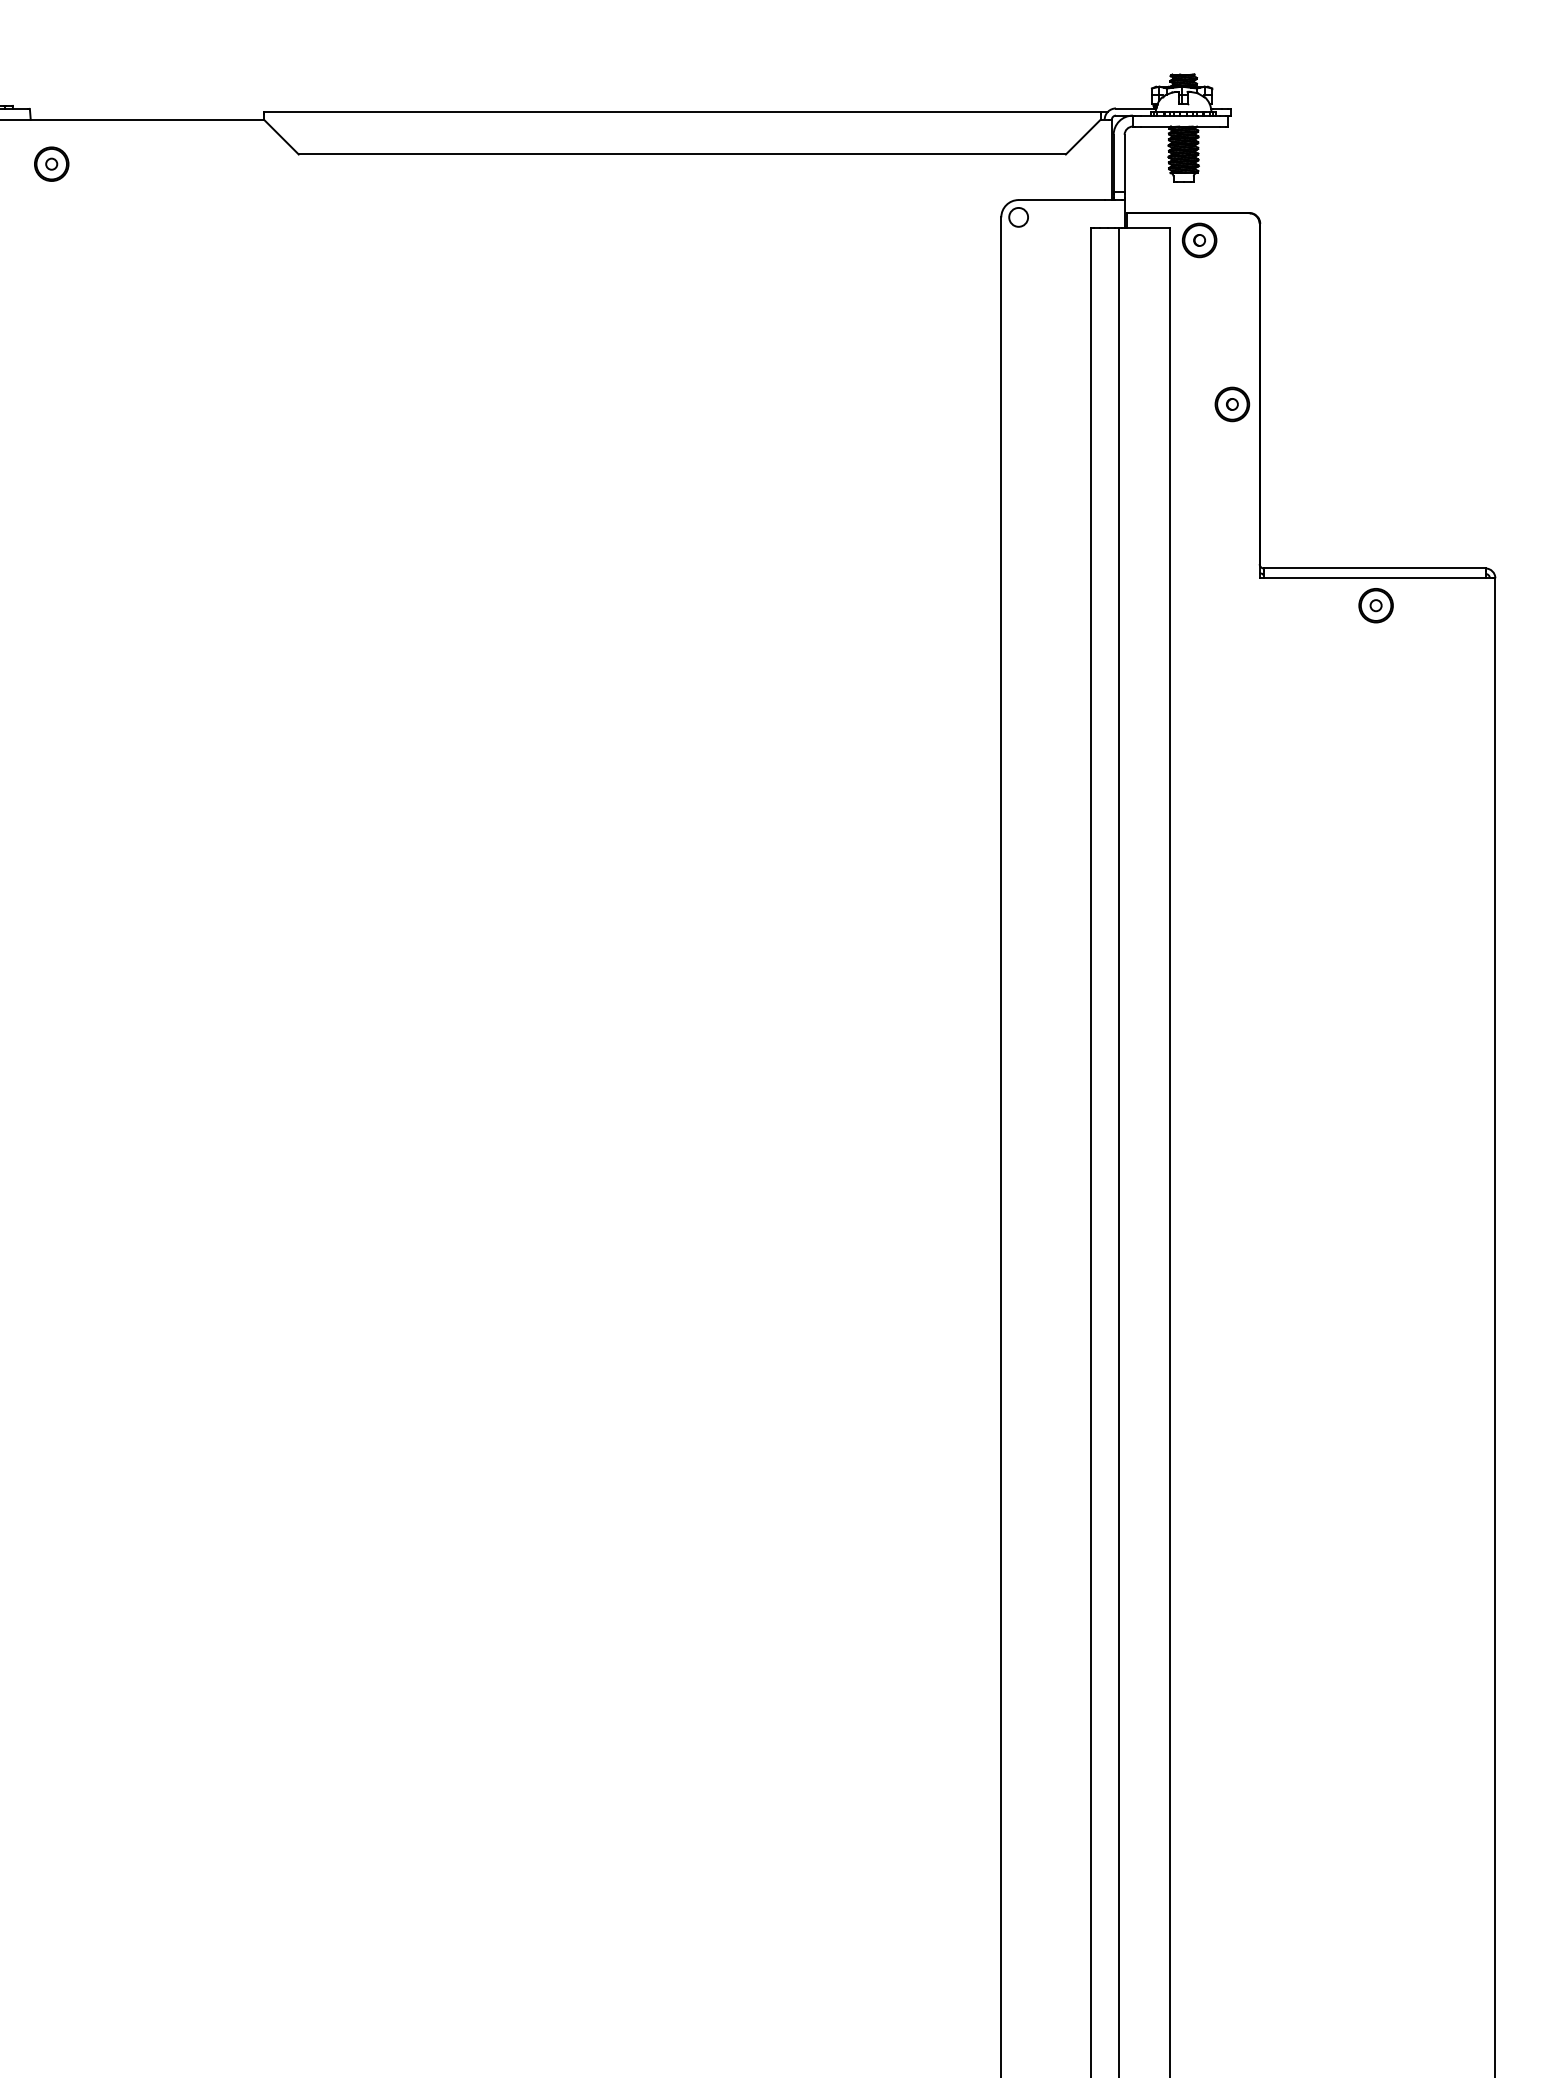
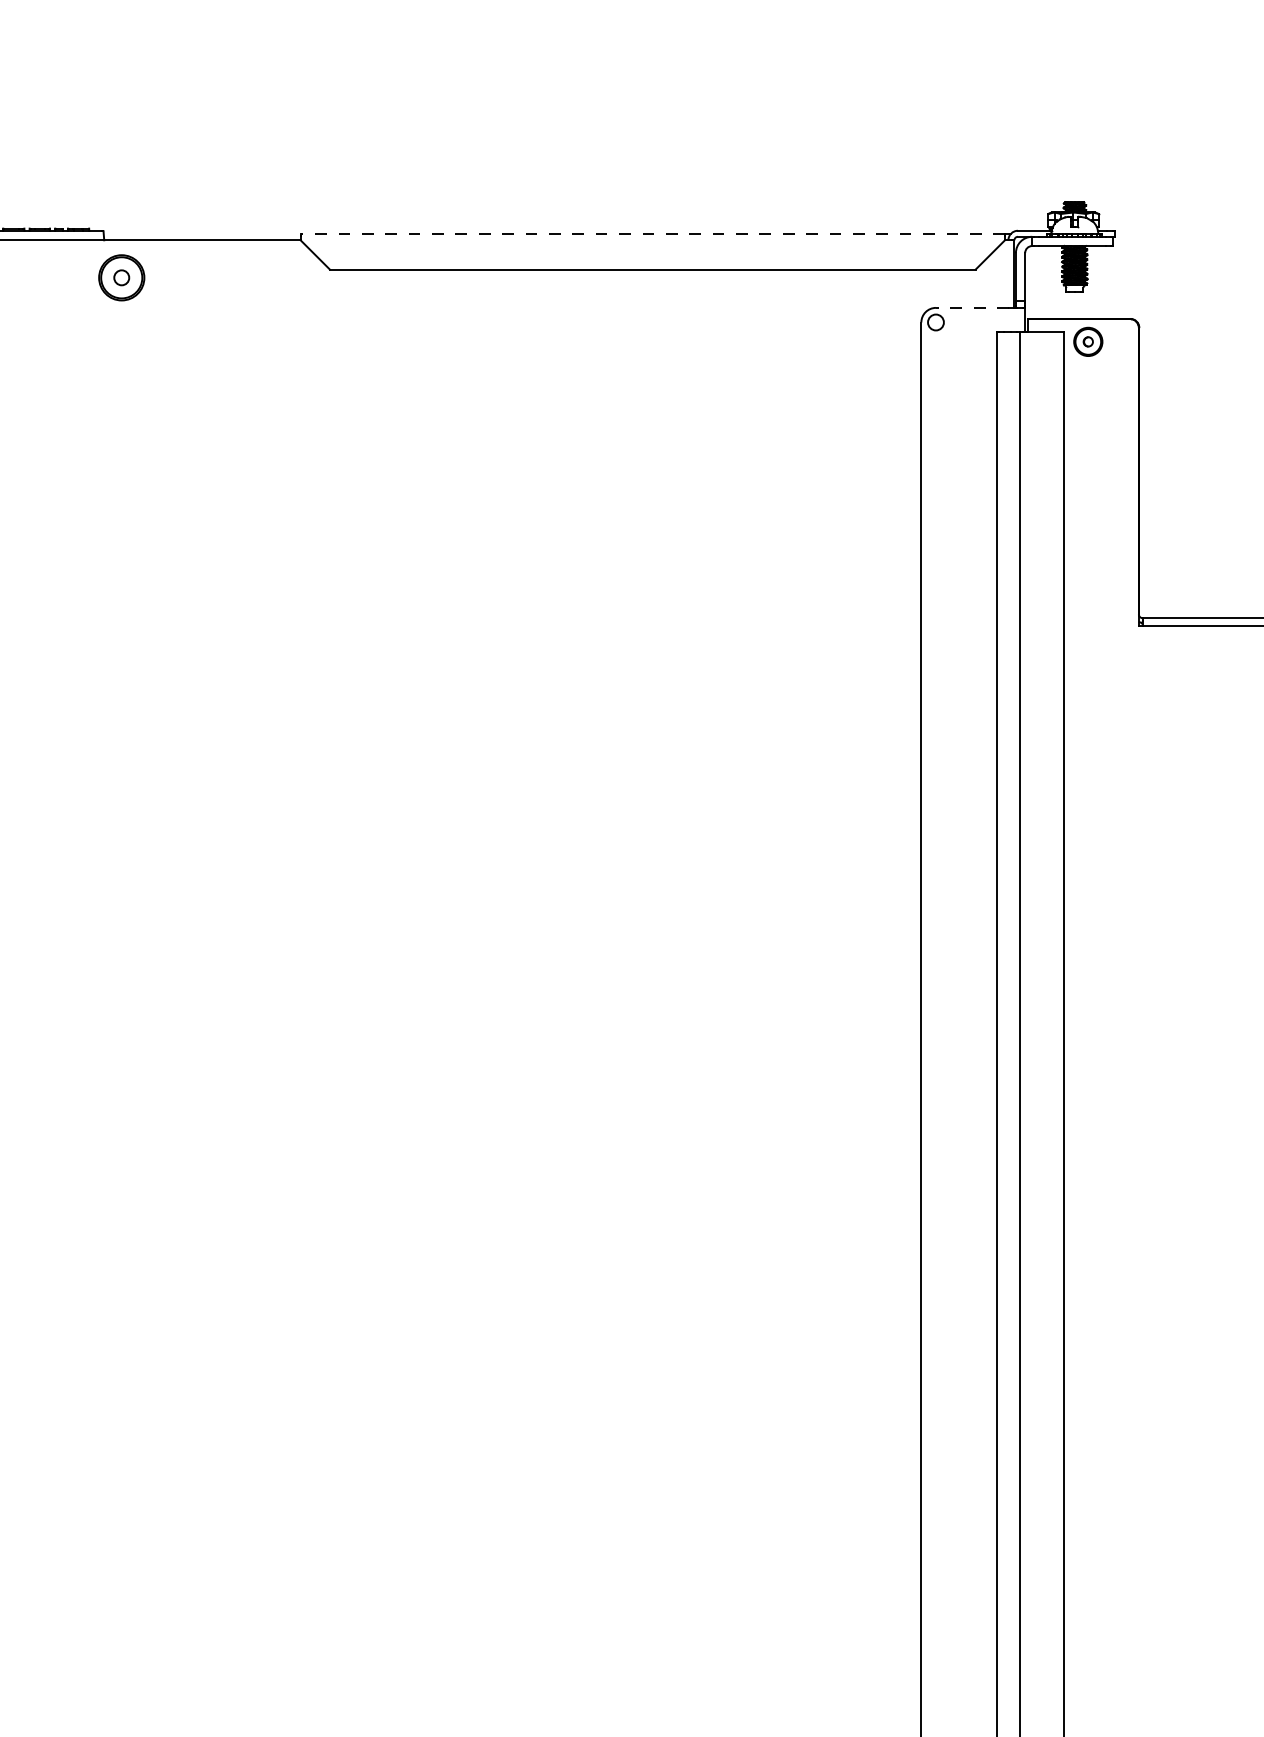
line: (681, 112) -> (652, 234), solid -> dashed
part: (51, 163) -> (121, 277), size x1.6
line: (1061, 200) -> (972, 308), solid -> dashed
part: (1232, 404) -> (1115, 480), removed
part: (1375, 605) -> (1236, 649), removed

